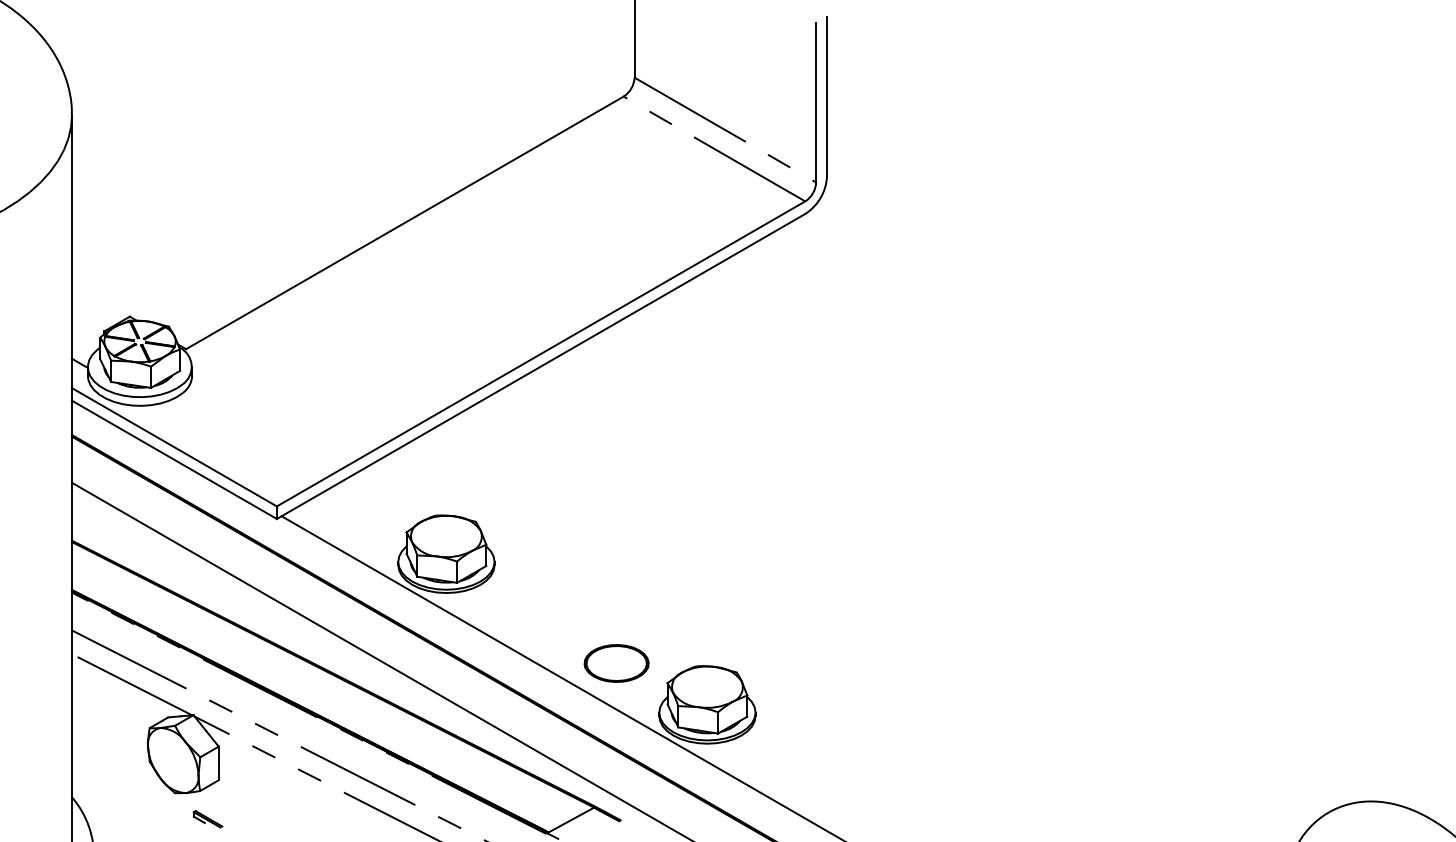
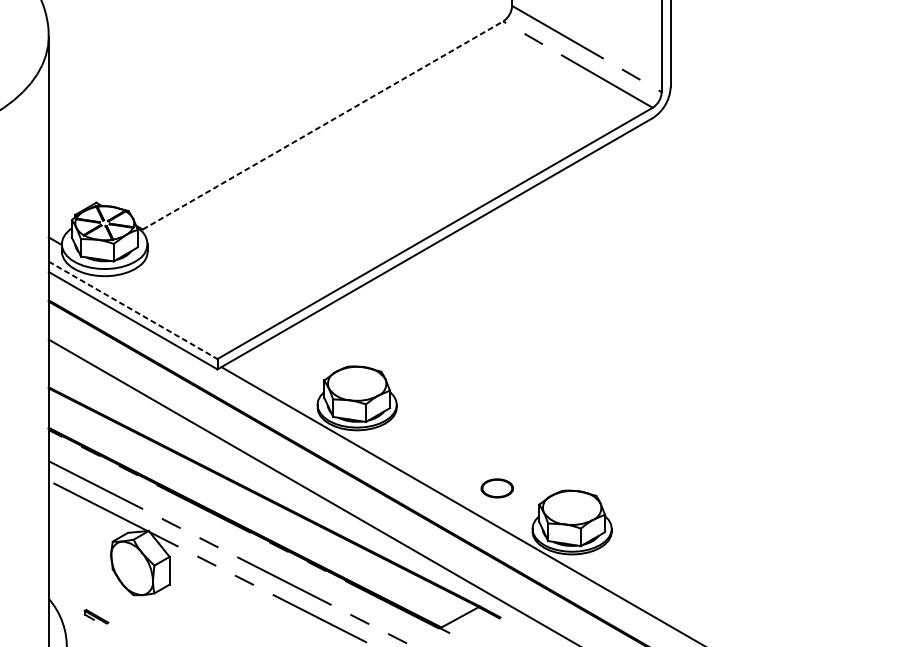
line: (404, 222) -> (322, 125), solid -> dashed
line: (174, 447) -> (133, 310), solid -> dashed
part: (616, 663) -> (497, 488), size x0.6
part: (207, 819) -> (96, 616), moved

